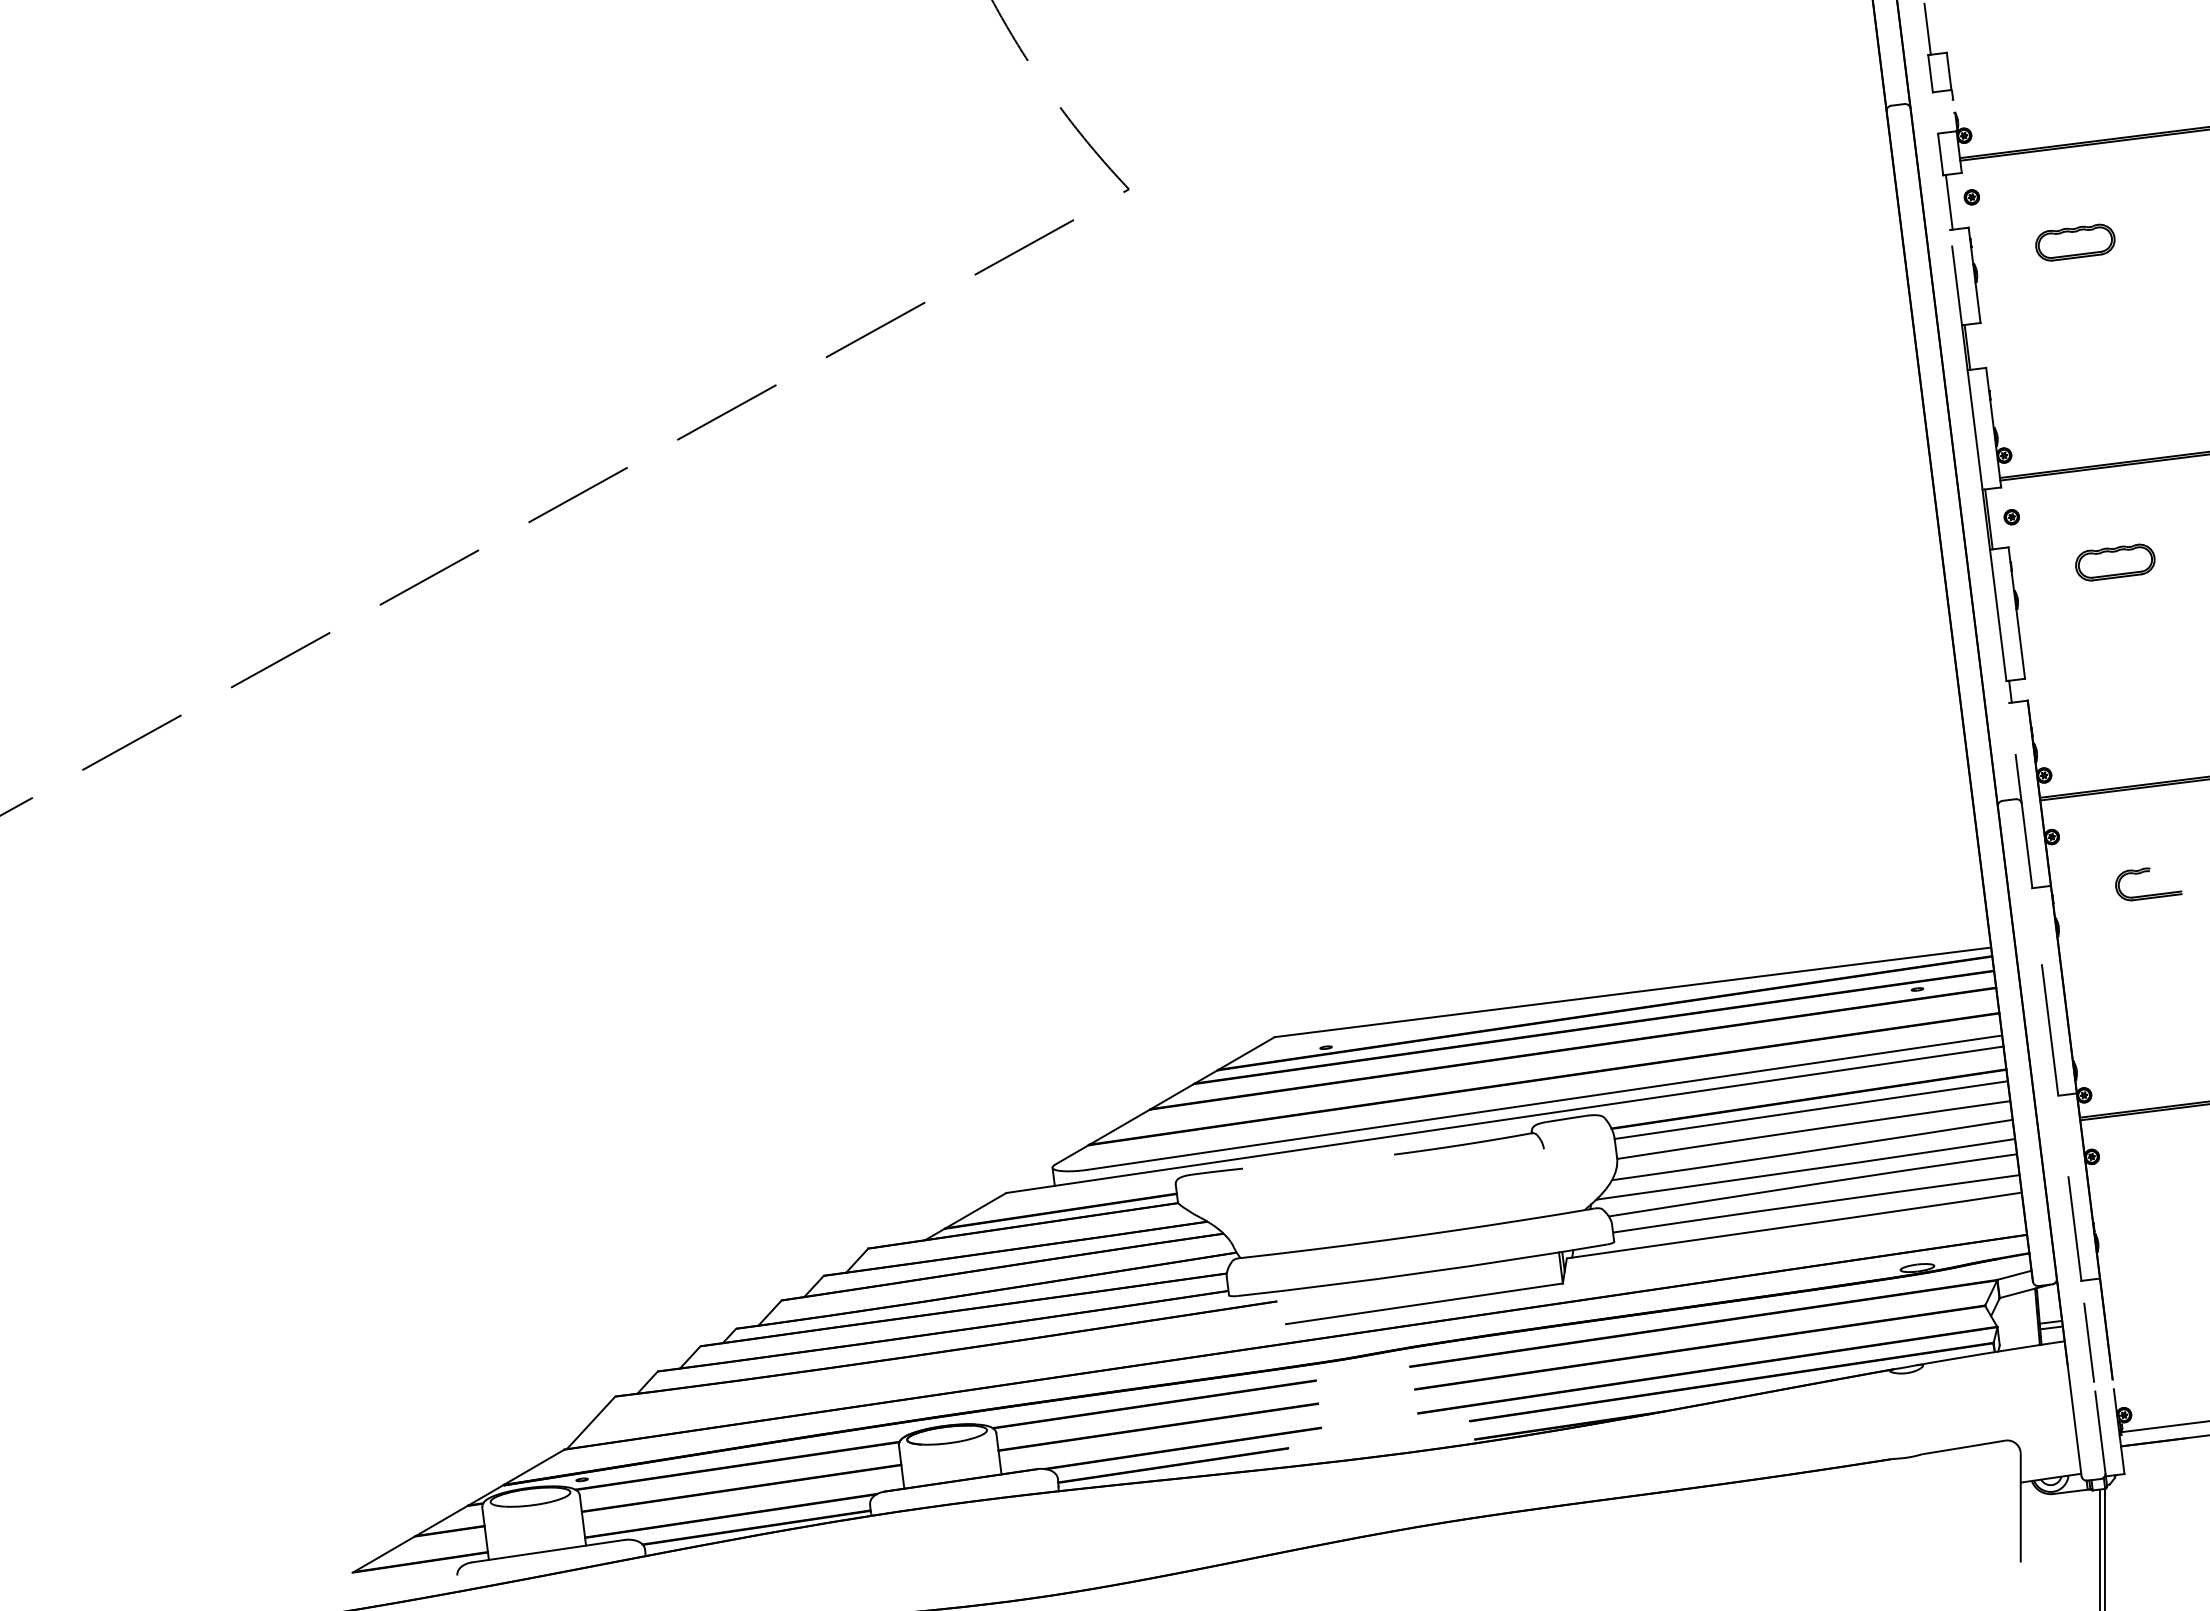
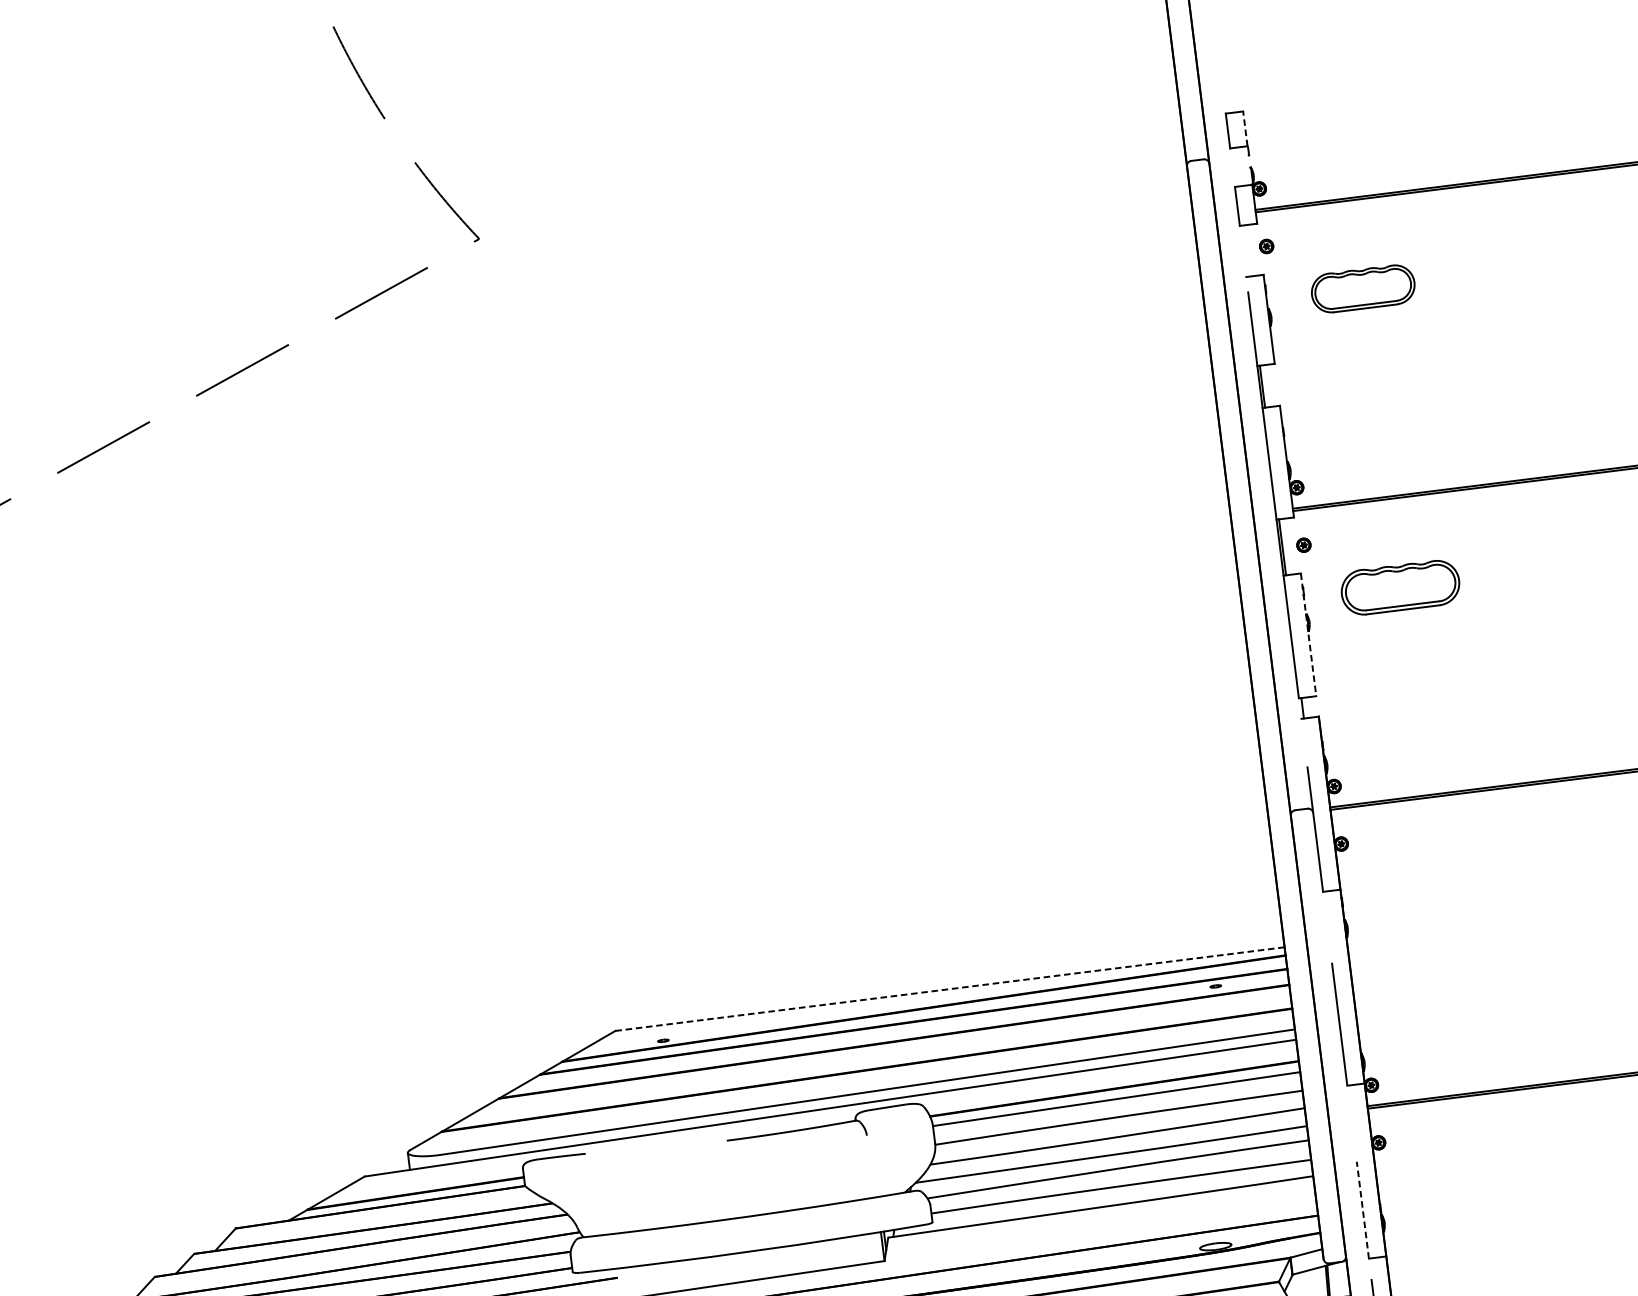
line: (1927, 28) -> (1225, 88), removed
line: (1949, 71) -> (1245, 128), solid -> dashed
line: (1948, 201) -> (1244, 250), removed
part: (2075, 242) -> (1363, 288), size x1.4
part: (2115, 562) -> (1400, 587), size x1.6
line: (2016, 613) -> (1308, 635), solid -> dashed
part: (2148, 894) -> (1431, 897), removed
line: (1632, 992) -> (949, 989), solid -> dashed
line: (2074, 1228) -> (1362, 1209), solid -> dashed

